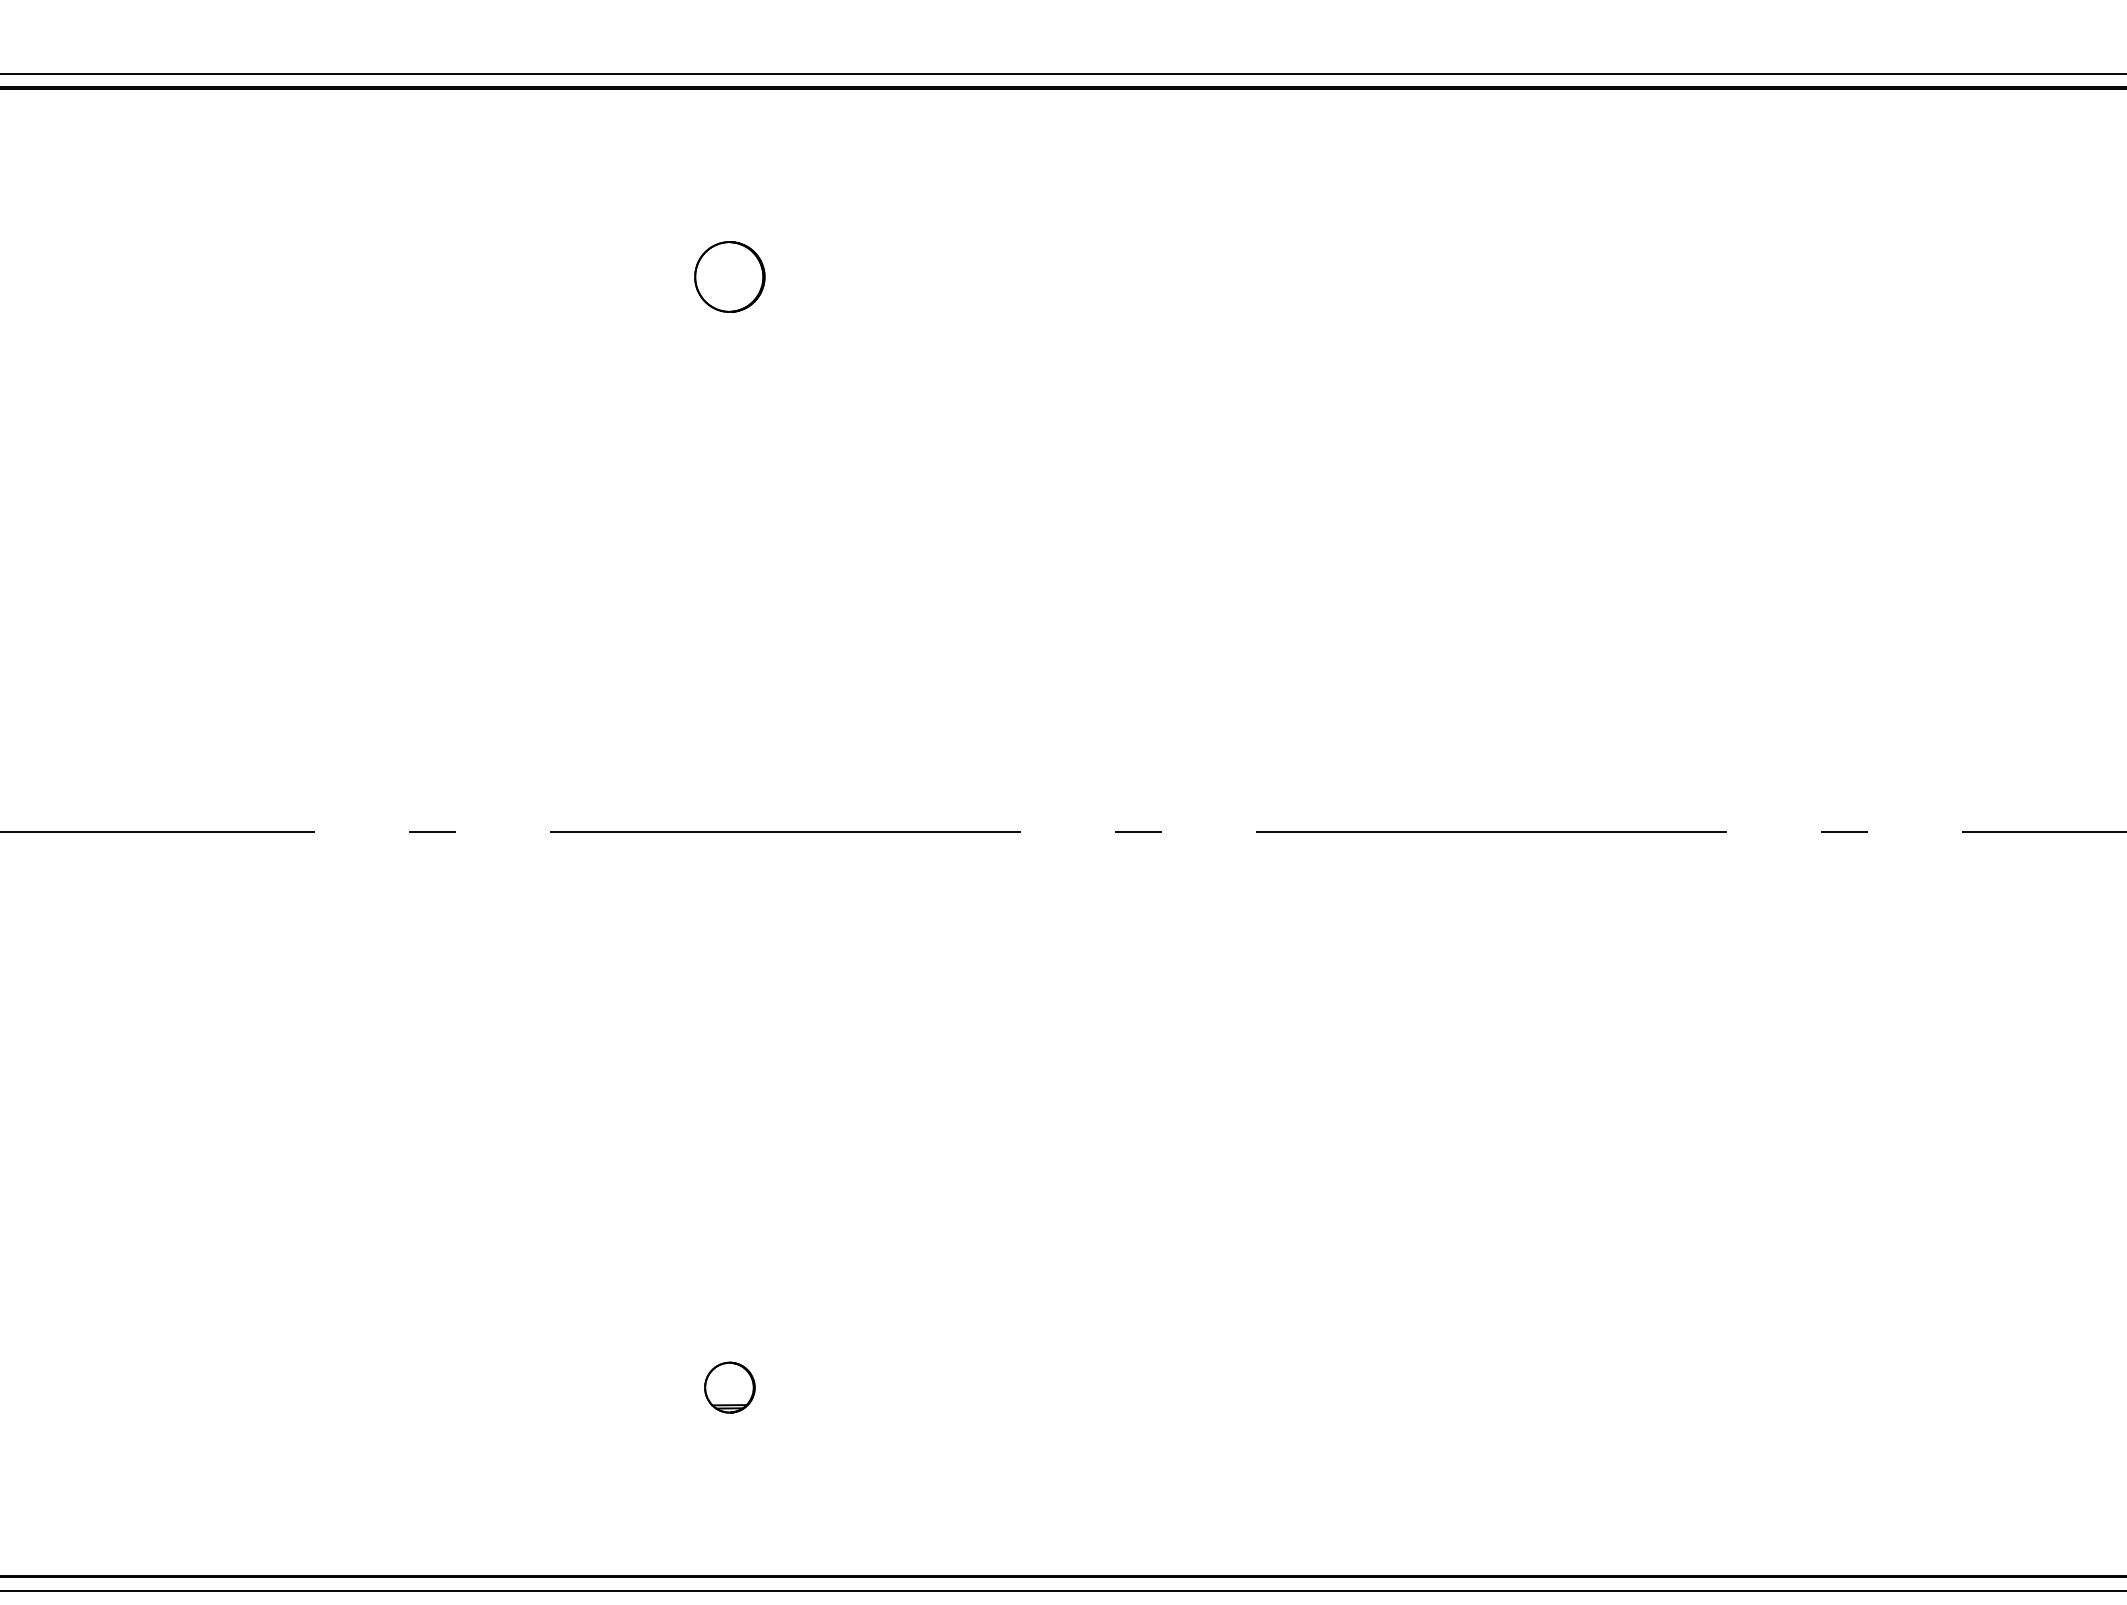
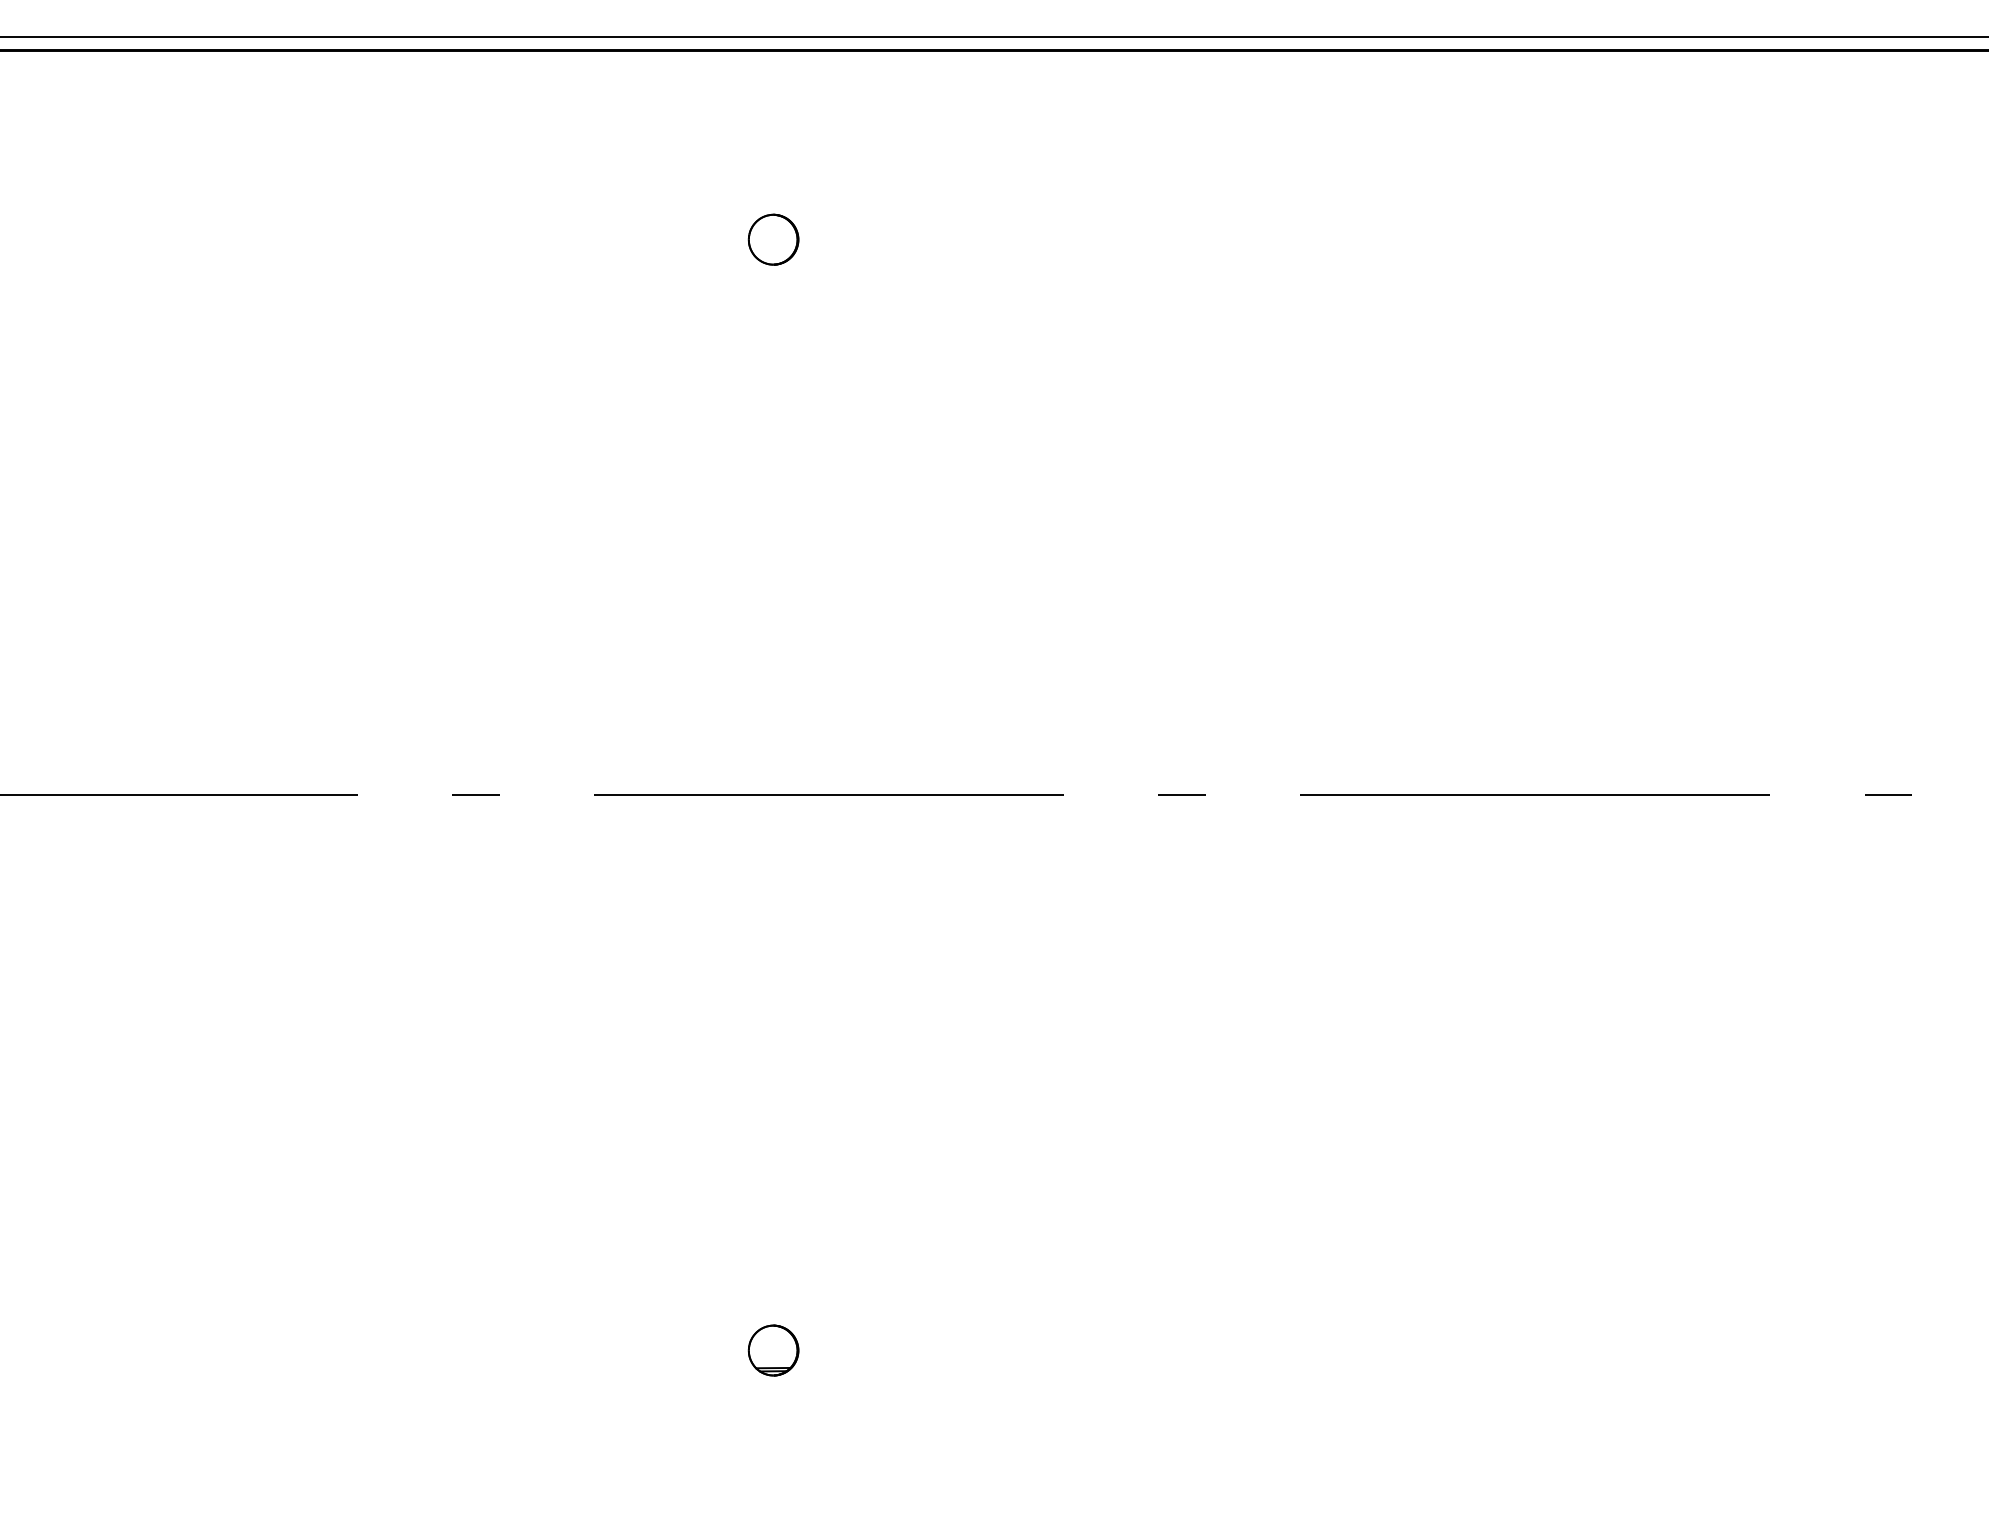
part: (729, 276) -> (773, 239), size x0.71

